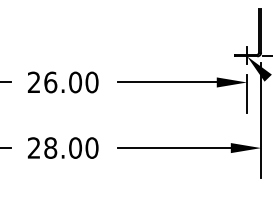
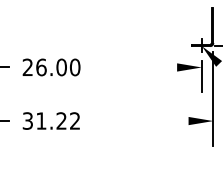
line: (167, 82) -> (136, 67), removed
text: (63, 147) -> (51, 120), 28.00 -> 31.22
line: (174, 148) -> (142, 121), removed

